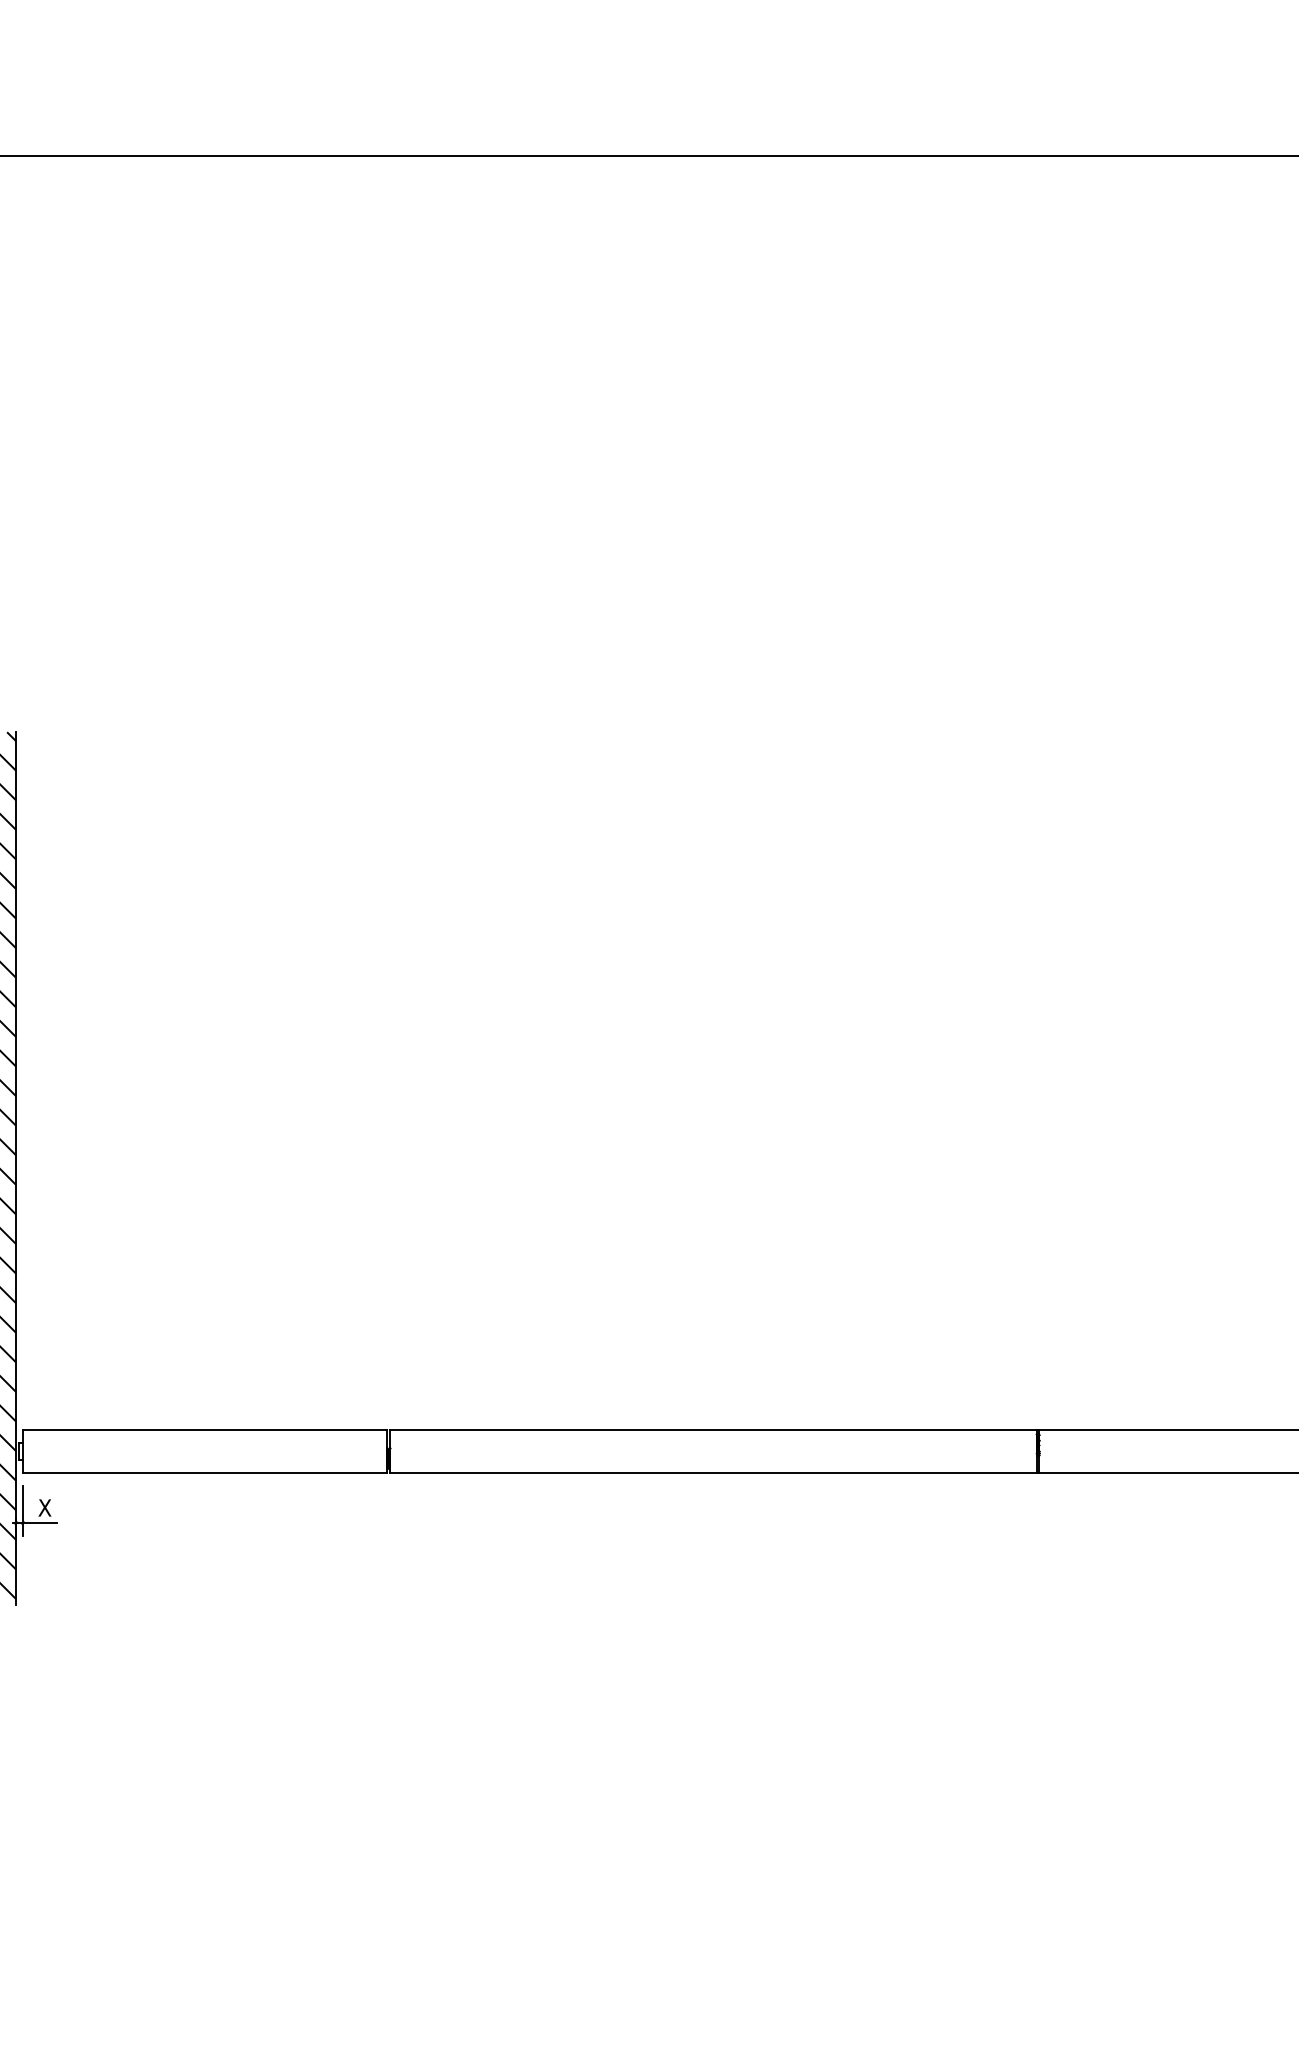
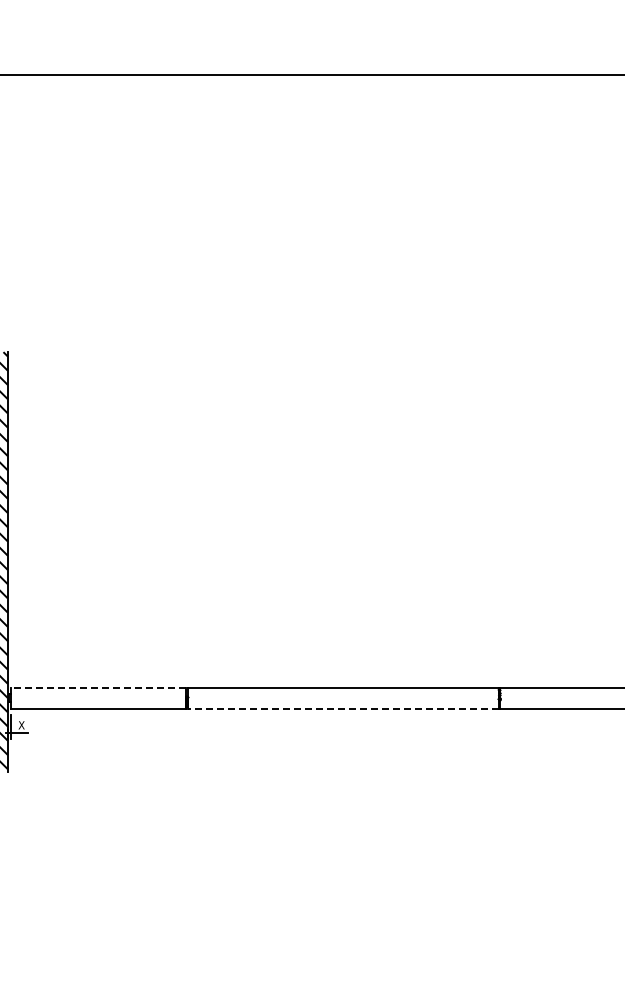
line: (204, 1429) -> (98, 687), solid -> dashed
line: (713, 1472) -> (343, 708), solid -> dashed

